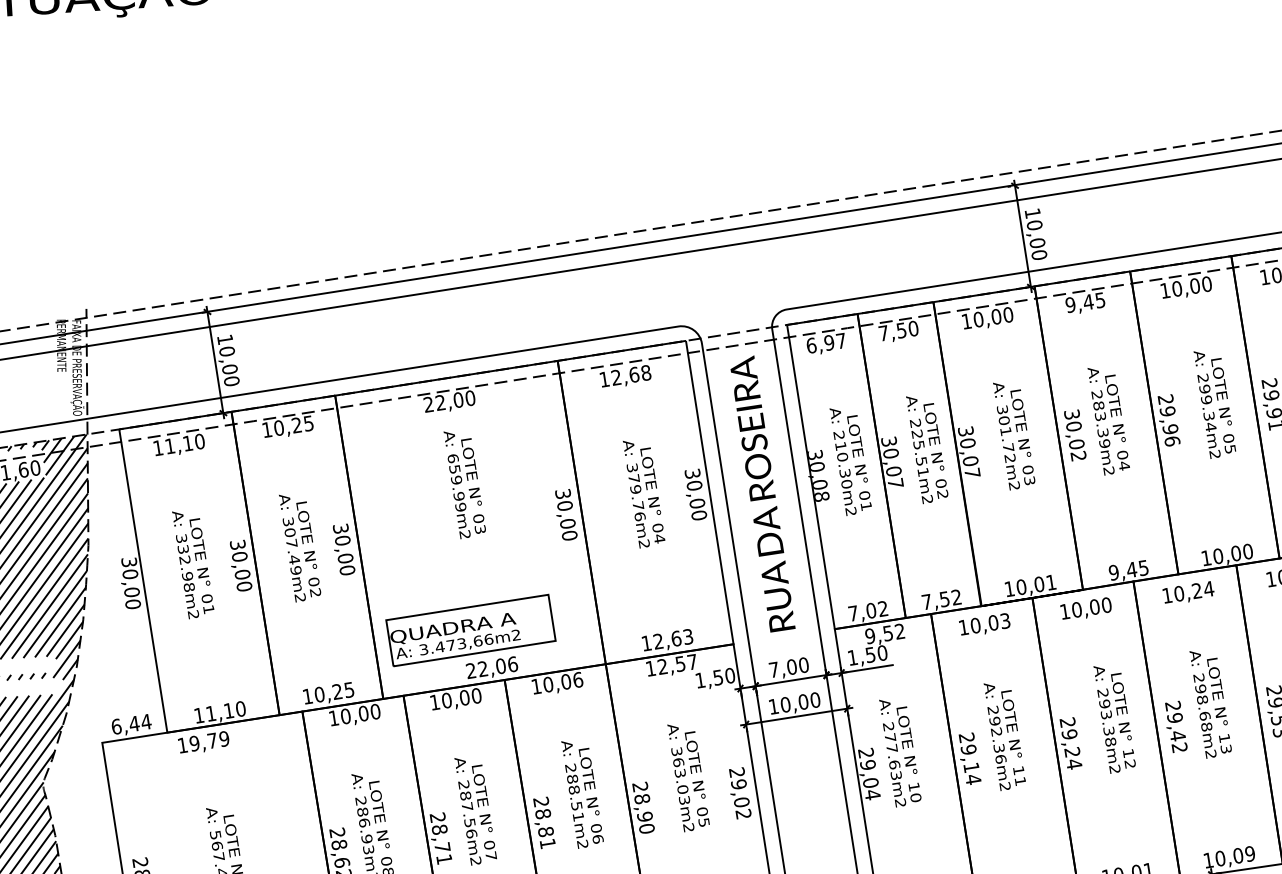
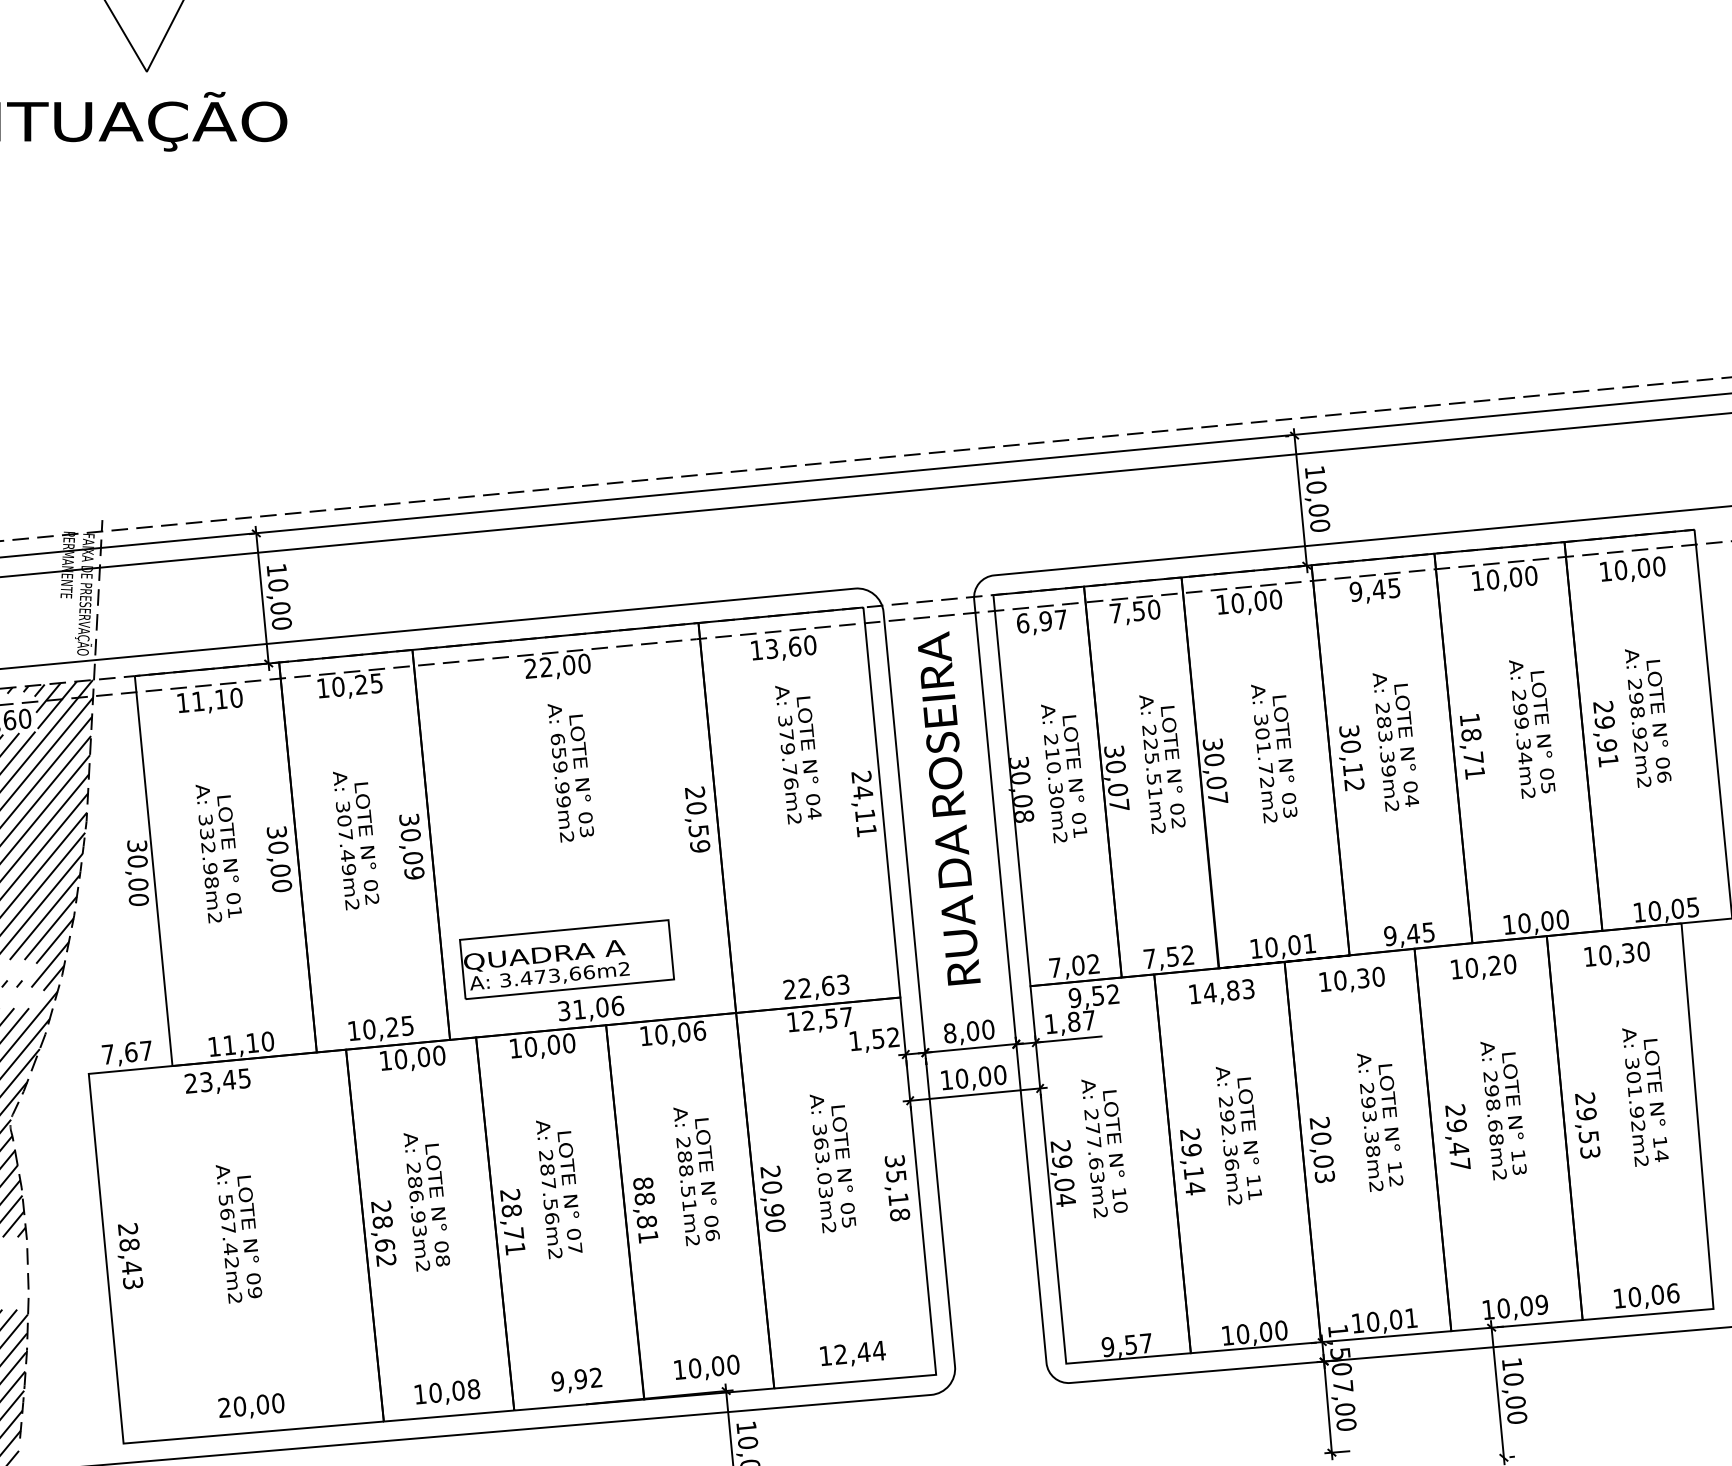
text: (630, 375) -> (790, 647), 12,68 -> 13,60
text: (1169, 420) -> (1472, 746), 29,96 -> 18,71
text: (1077, 444) -> (1353, 769), 30,02 -> 30,12
text: (644, 493) -> (798, 754), moved
text: (695, 494) -> (863, 803), 30,00 -> 24,11
text: (566, 514) -> (697, 819), 30,00 -> 20,59
text: (347, 570) -> (414, 873), 30,00 -> 30,09
text: (1209, 589) -> (1510, 964), 10,24 -> 10,20
text: (1094, 607) -> (1363, 978), 10,00 -> 10,30
text: (984, 624) -> (1221, 991), 10,03 -> 14,83
text: (646, 643) -> (789, 989), 12,63 -> 22,63
text: (876, 654) -> (1081, 1021), 1,50 -> 1,87
text: (476, 670) -> (571, 1010), 22,06 -> 31,06
text: (773, 670) -> (949, 1033), 7,00 -> 8,00
text: (730, 675) -> (893, 1037), 1,50 -> 1,52
text: (131, 724) -> (127, 1052), 6,44 -> 7,67
text: (203, 741) -> (217, 1080), 19,79 -> 23,45
text: (1179, 747) -> (1460, 1163), 29,42 -> 29,47
text: (1072, 749) -> (1323, 1157), 29,24 -> 20,03
text: (740, 793) -> (897, 1187), 29,02 -> 35,18
text: (641, 799) -> (771, 1187), 28,90 -> 20,90
text: (541, 802) -> (643, 1183), 28,81 -> 88,81

